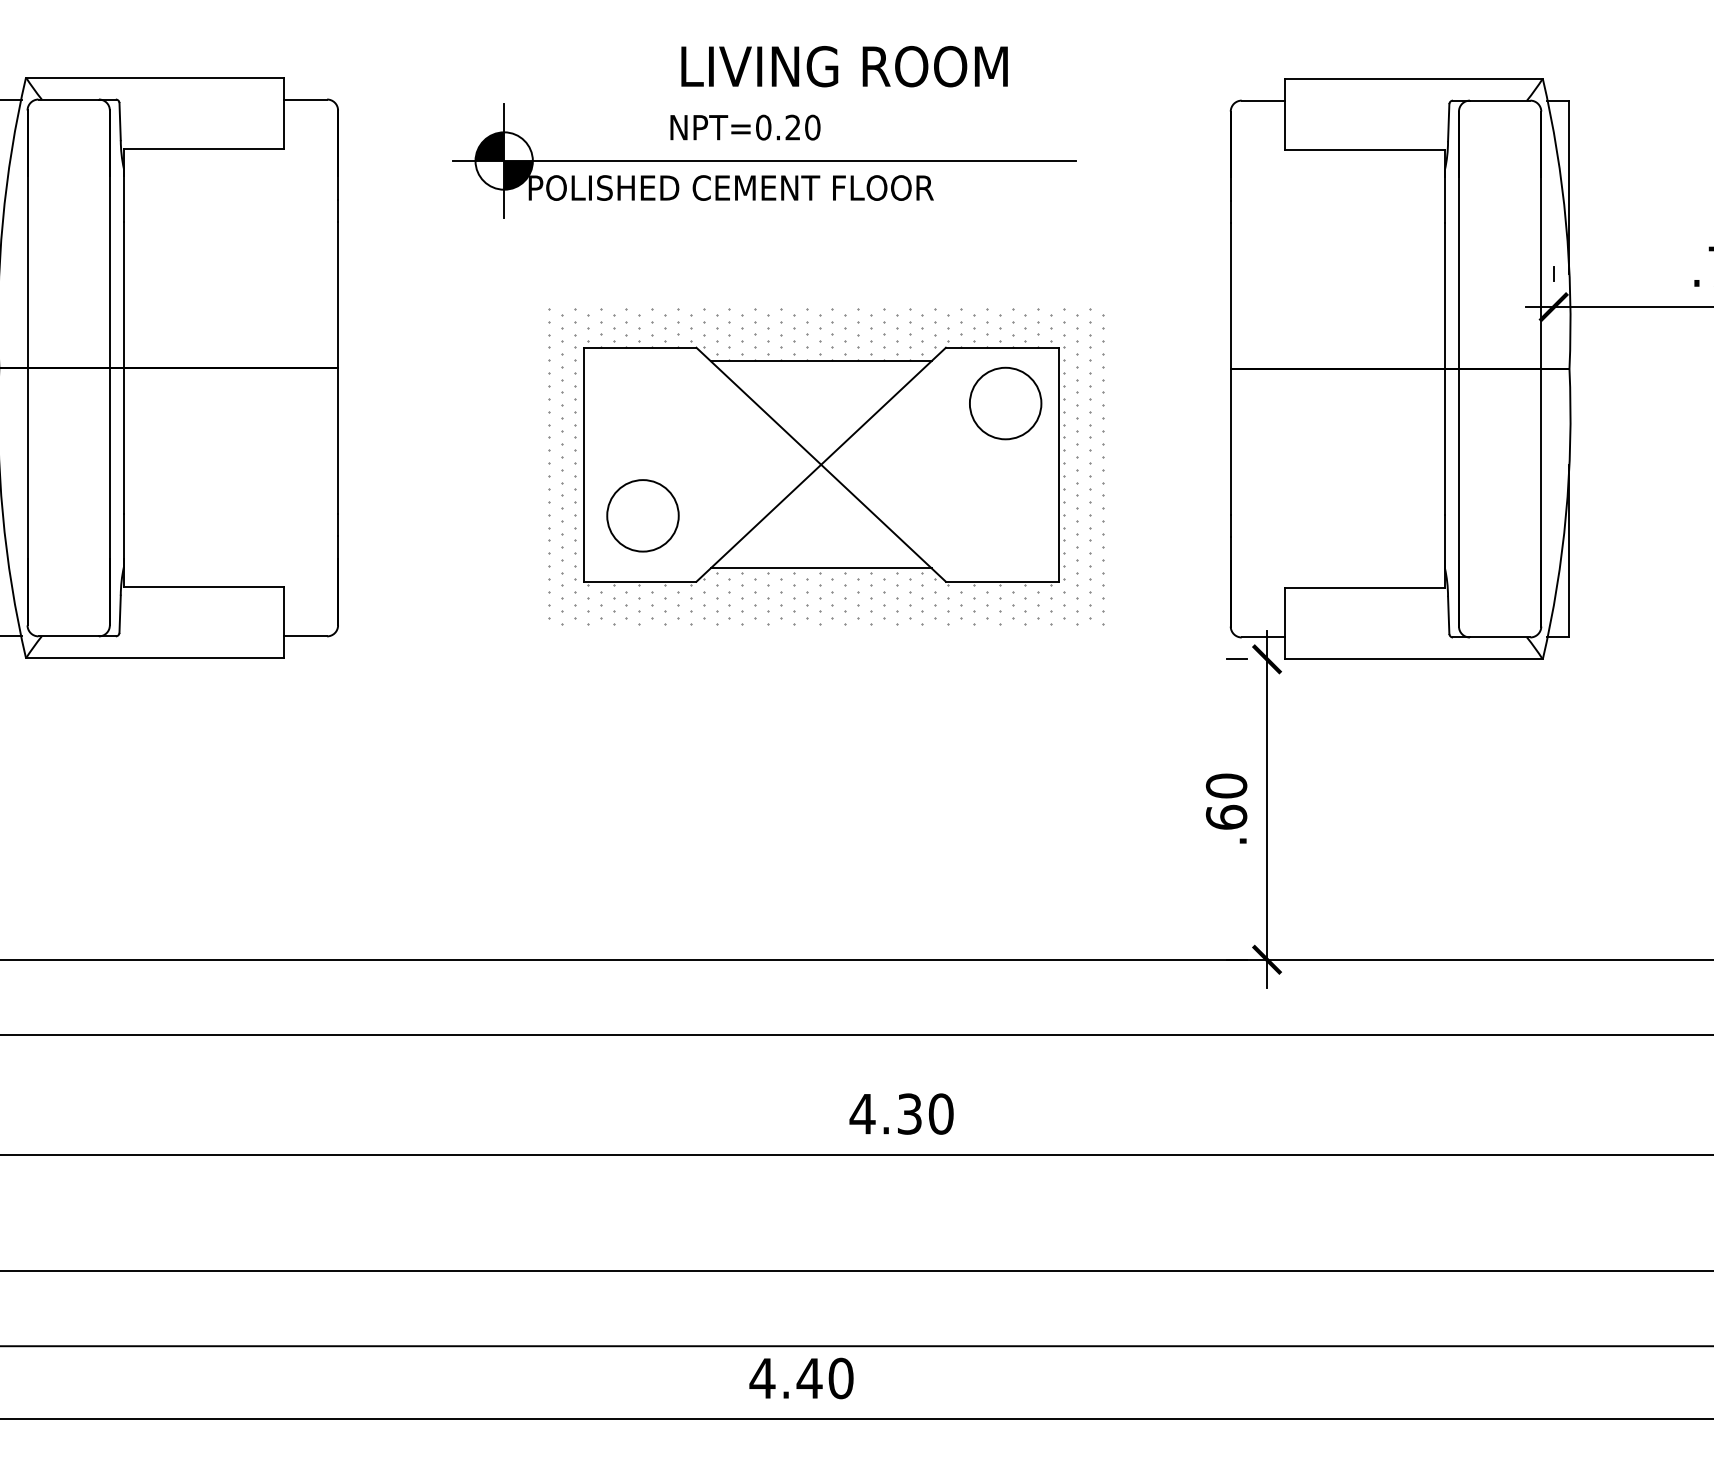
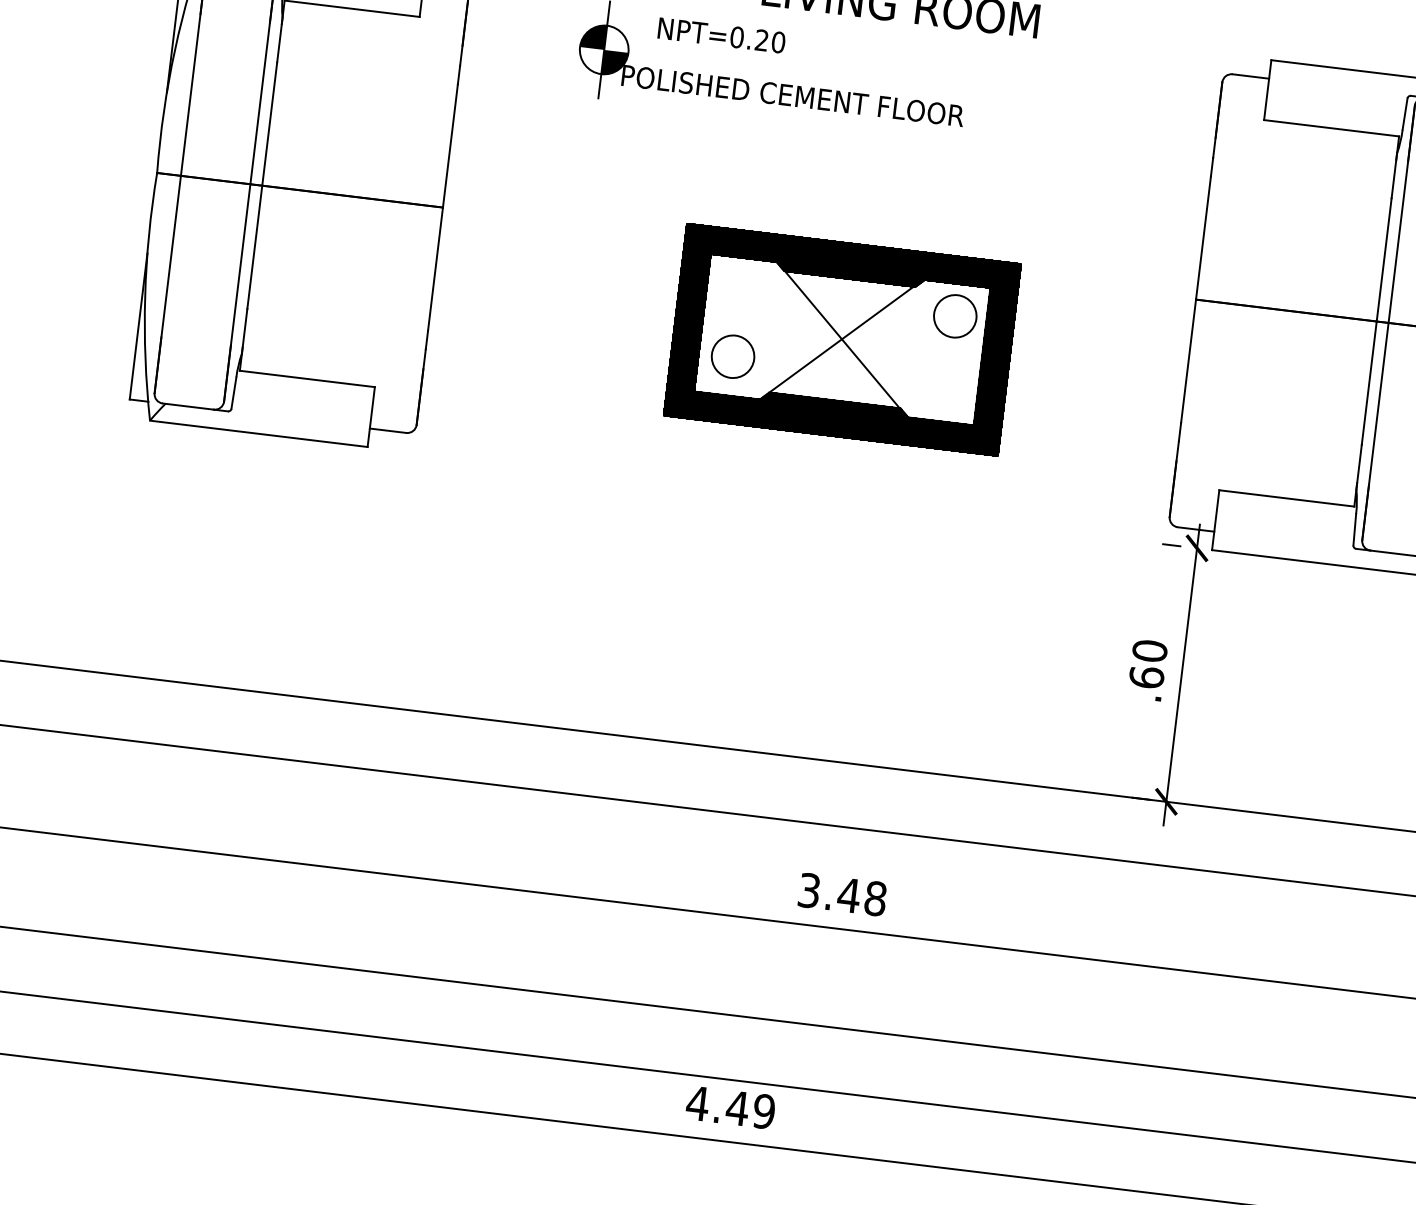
text: (745, 127) -> (721, 35), moved
line: (764, 161) -> (823, 76), removed
part: (826, 466) -> (844, 340), size x0.7
text: (901, 1113) -> (842, 894), 4.30 -> 3.48
text: (840, 1378) -> (763, 1111), 4.40 -> 4.49

